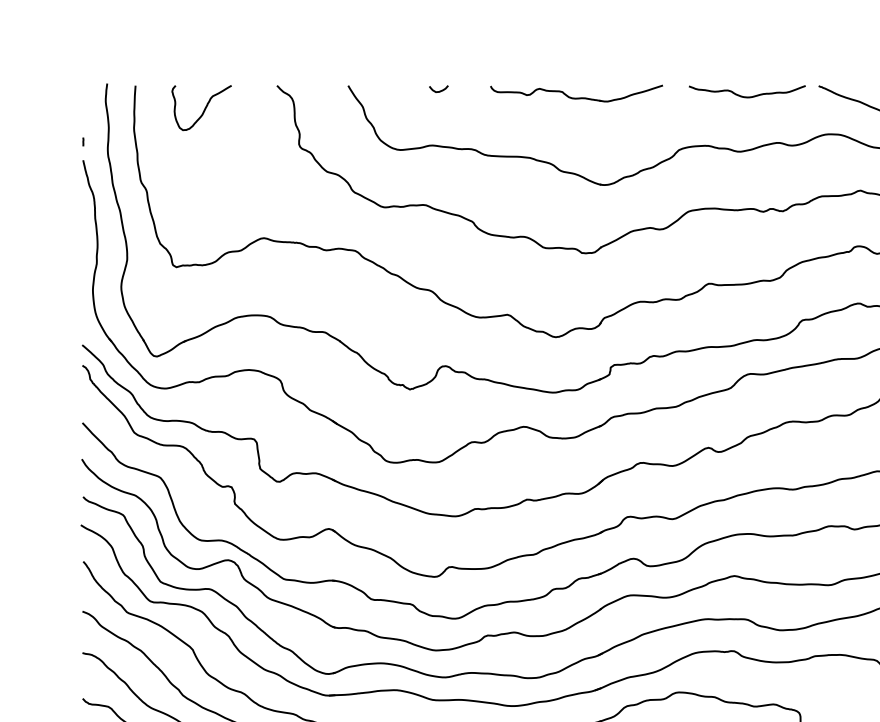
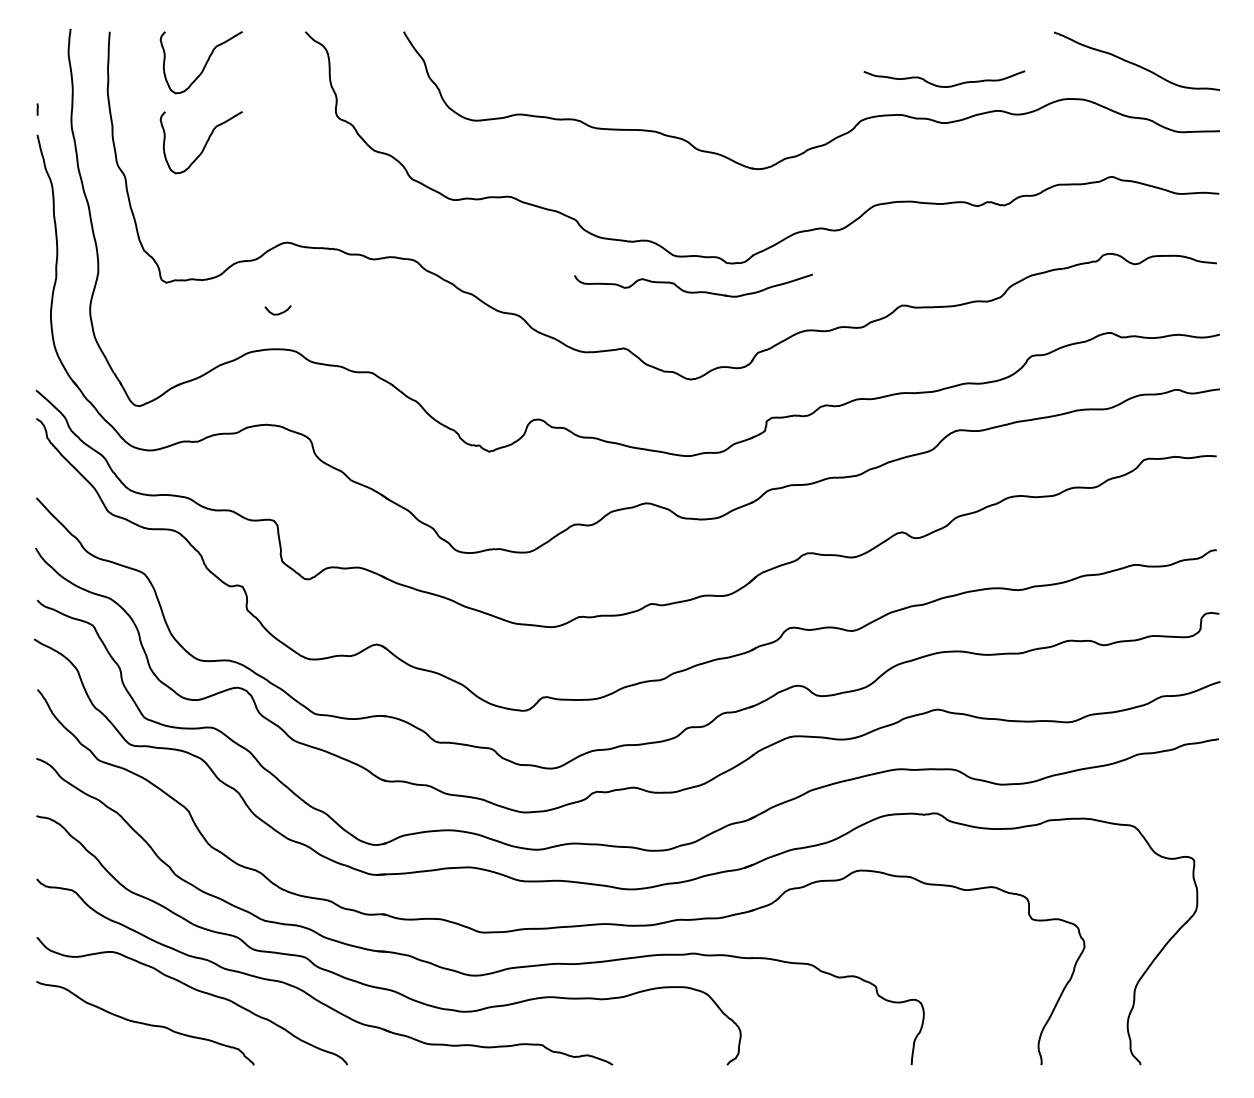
curve: (438, 91) -> (277, 313), moved
part: (576, 93) -> (693, 285), moved
curve: (745, 96) -> (941, 85), moved
curve: (204, 167) -> (204, 144), added

